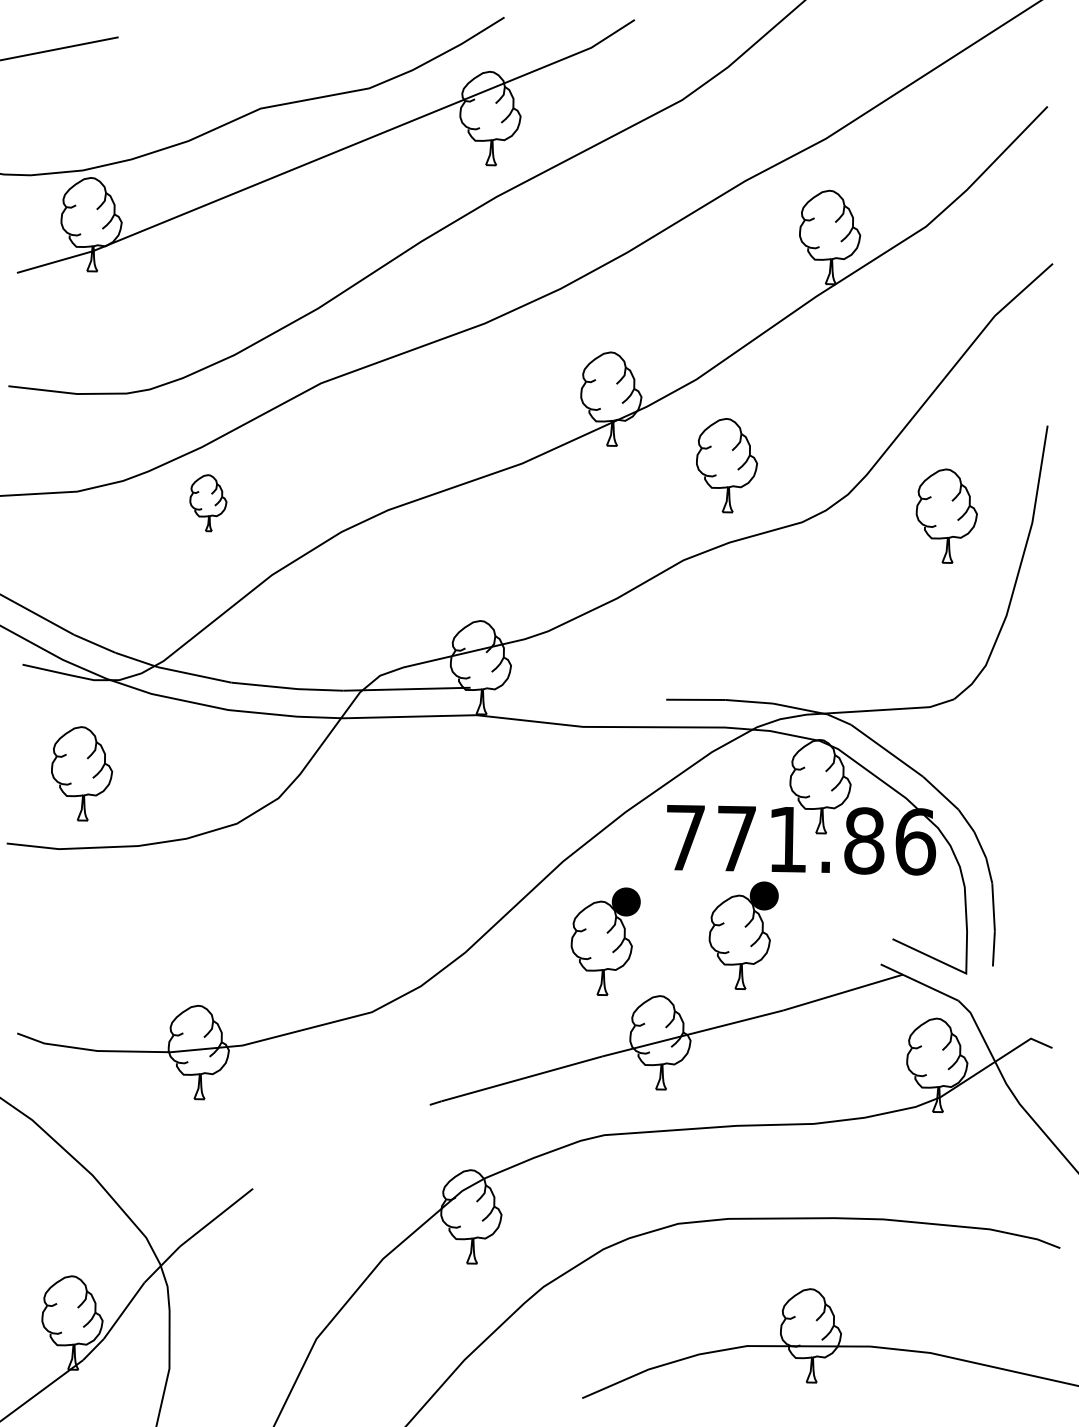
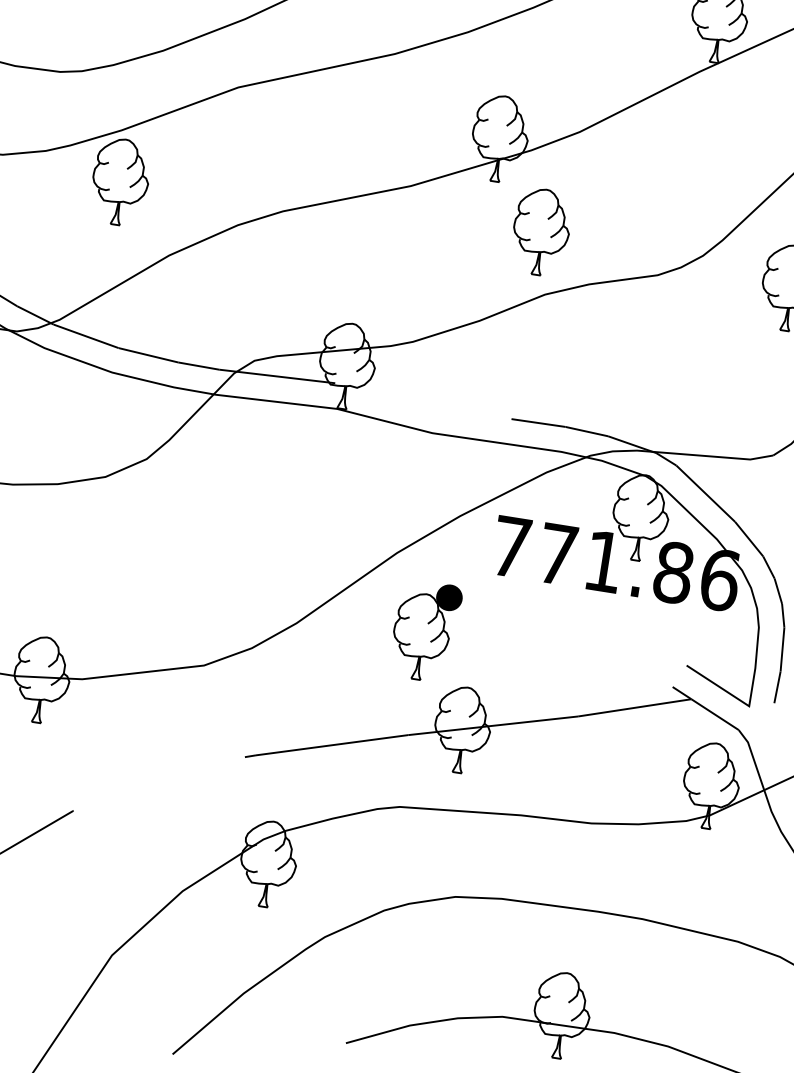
part: (727, 465) -> (541, 232), moved
part: (208, 502) -> (120, 181), size x1.67
part: (743, 935) -> (551, 643), removed

